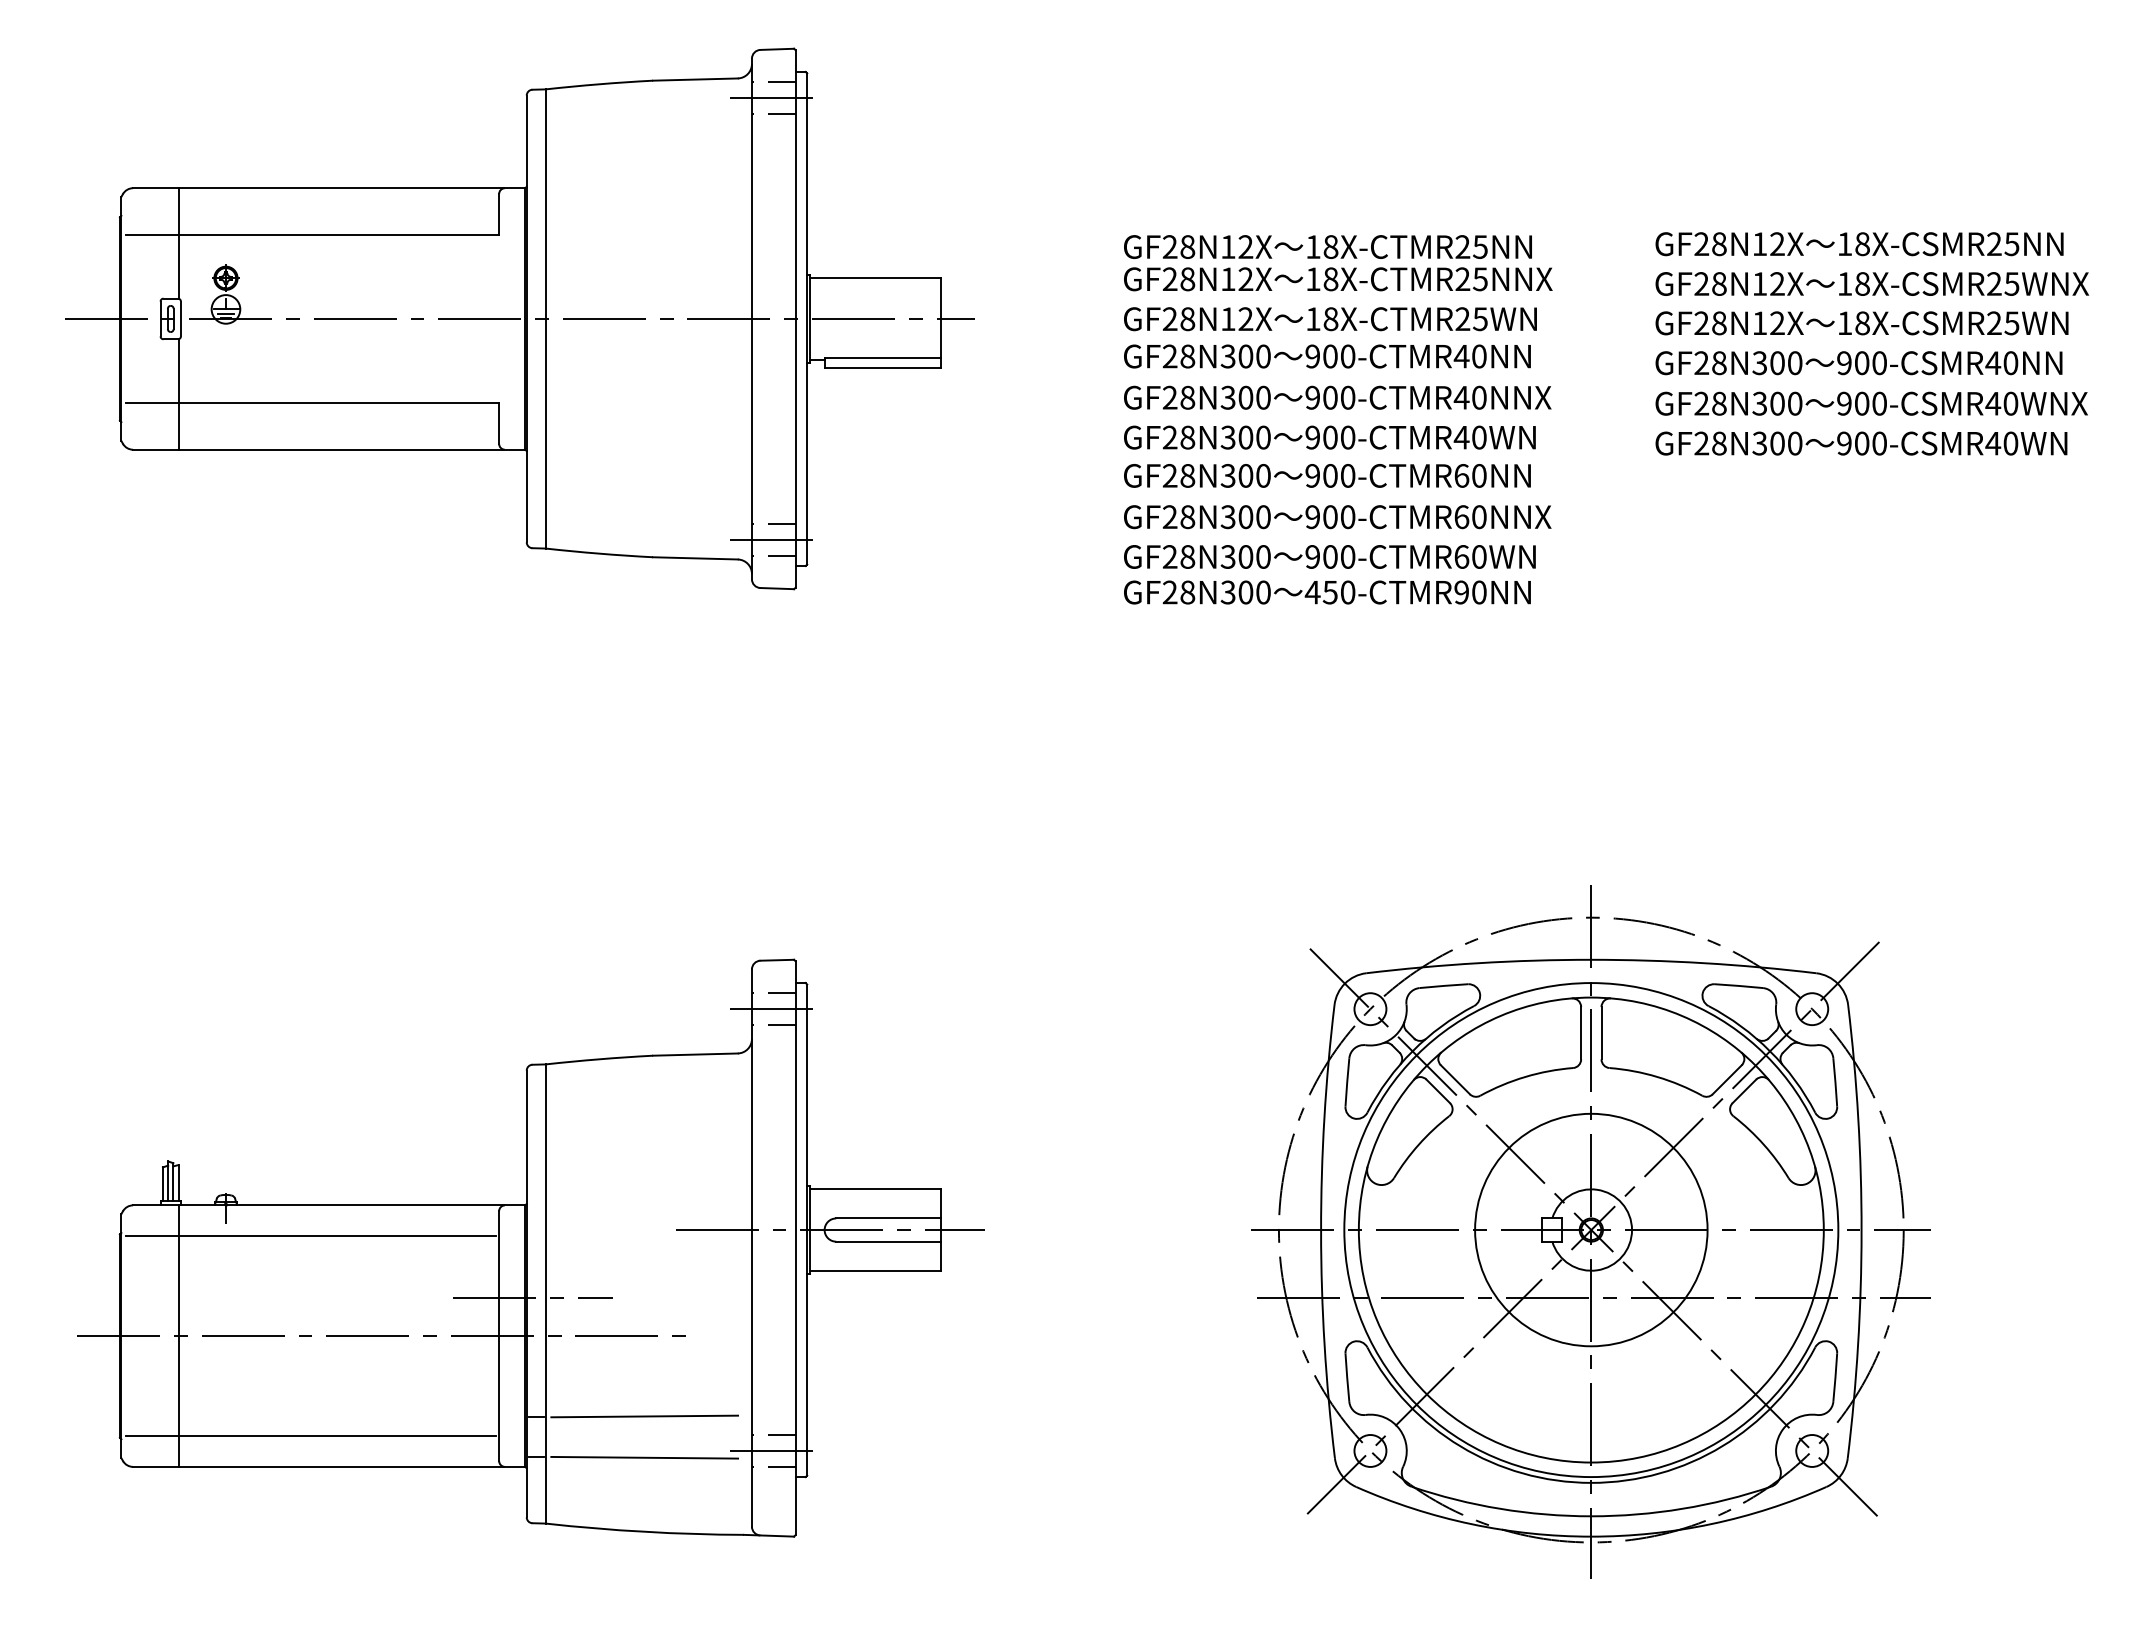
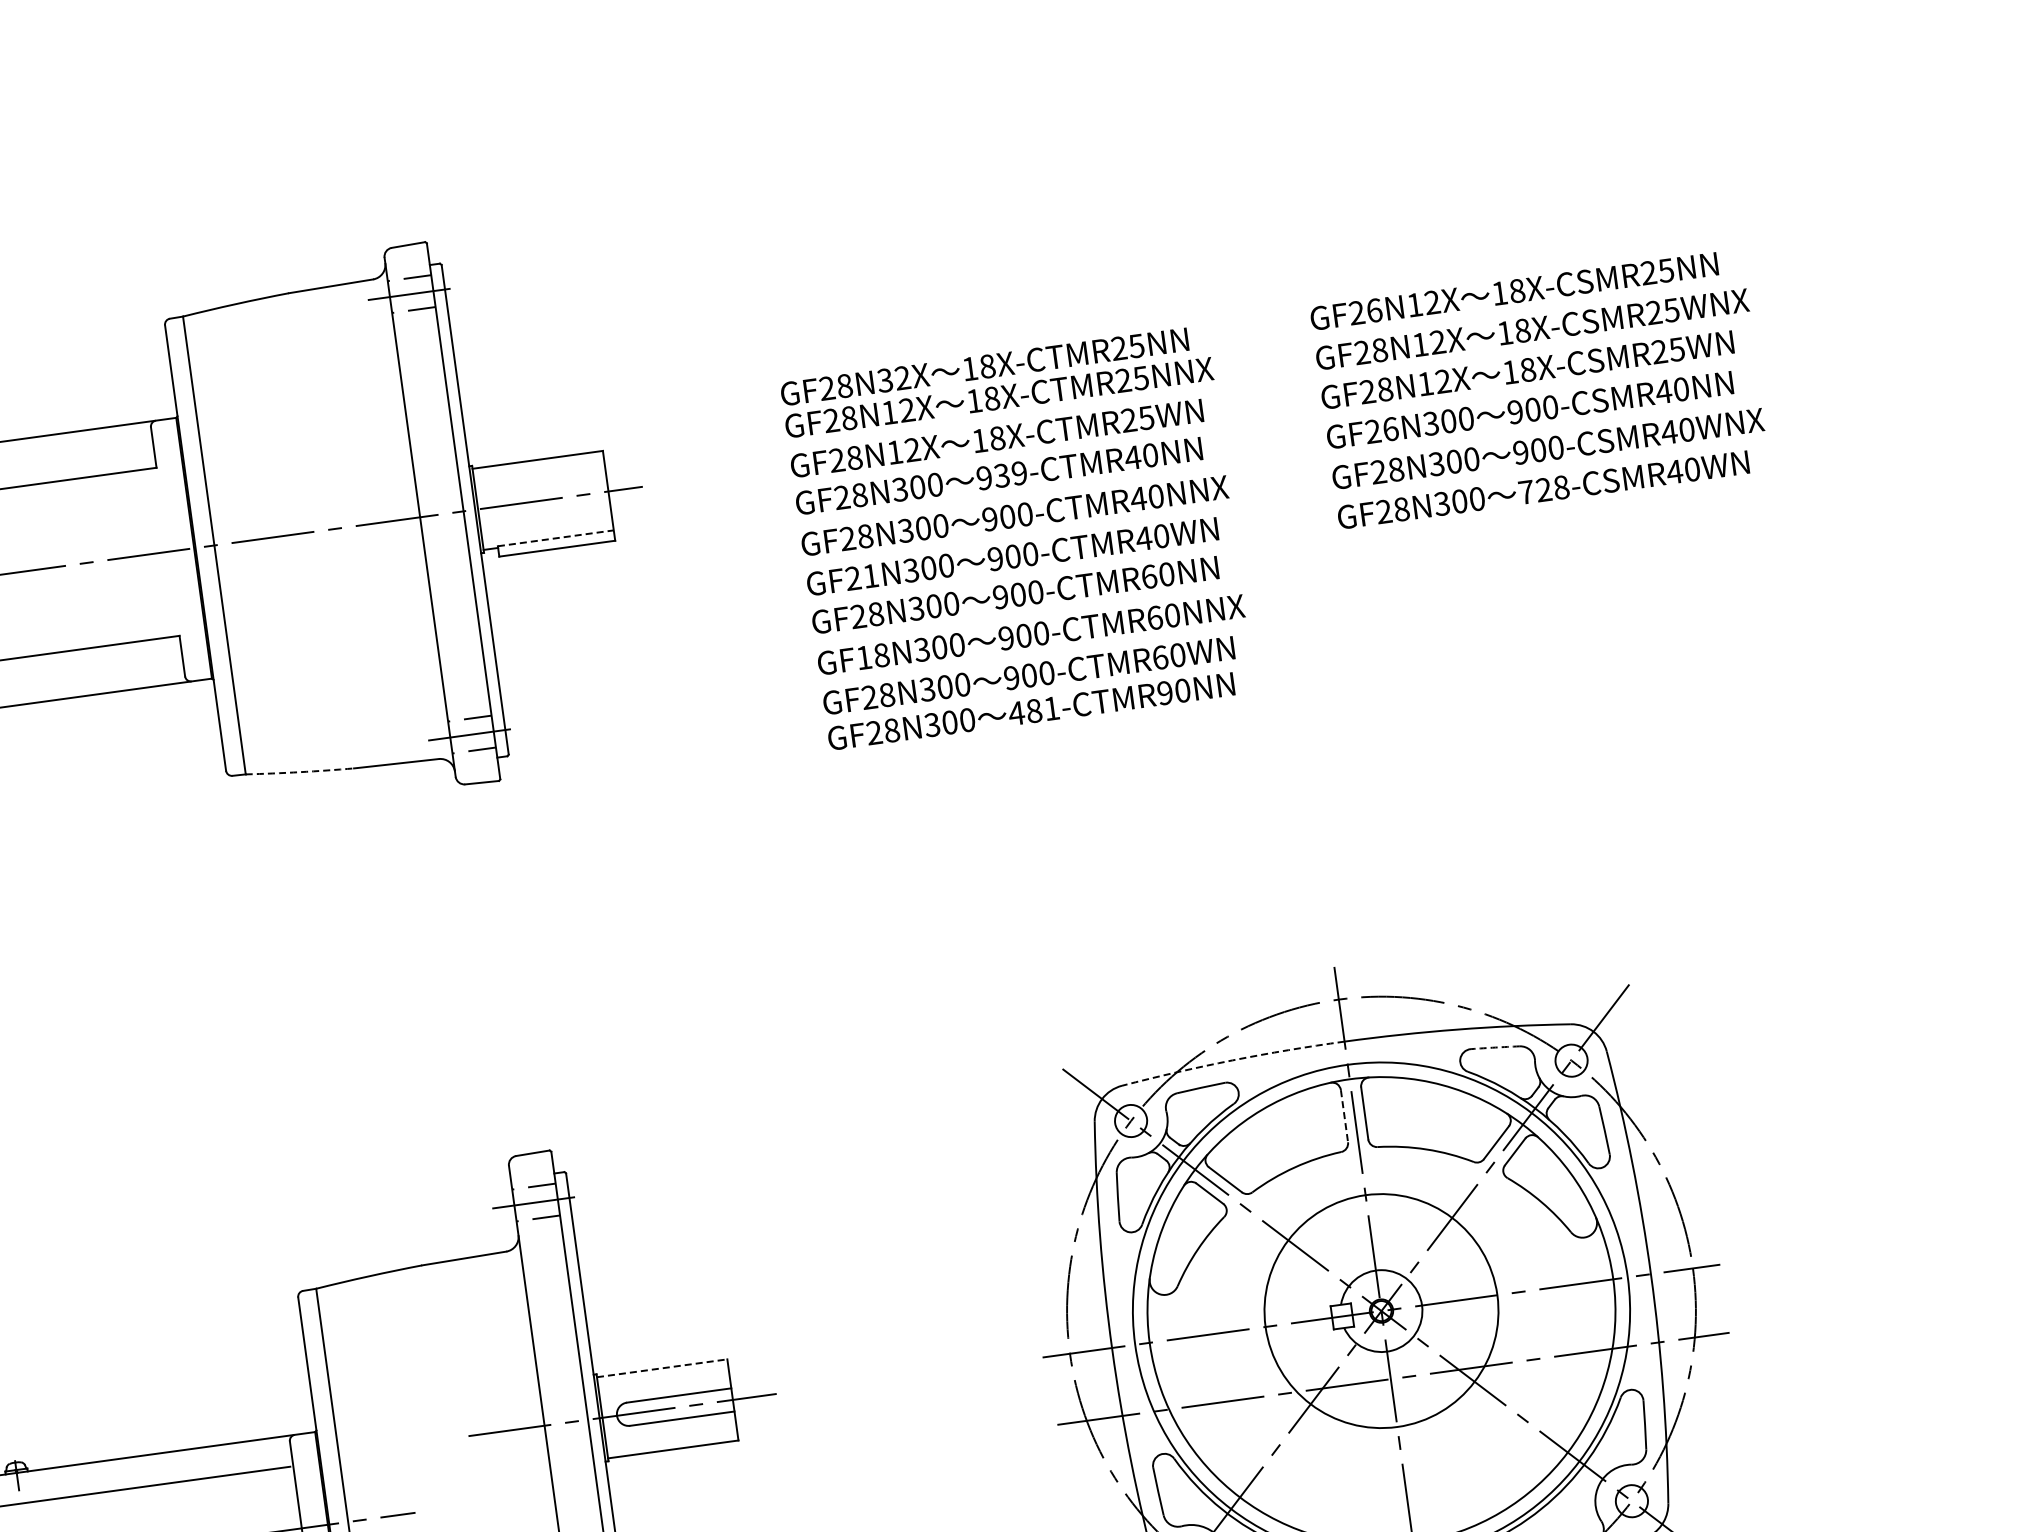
text: (1719, 244) -> (1374, 310), GF28N12X -> GF26N12X
text: (1227, 246) -> (884, 380), GF28N12X -> GF28N32X
text: (1338, 356) -> (1010, 474), 900-CTMR40NN -> 939-CTMR40NN
line: (883, 357) -> (556, 537), solid -> dashed
text: (1719, 363) -> (1390, 429), GF28N300 -> GF26N300
text: (1187, 437) -> (870, 575), GF28N300 -> GF21N300
text: (1861, 443) -> (1543, 489), 900-CSMR40WN -> 728-CSMR40WN
text: (1169, 516) -> (863, 657), GF28N300 -> GF18N300
arc: (599, 553) -> (300, 771), solid -> dashed
text: (1338, 592) -> (1042, 709), 450-CTMR90NN -> 481-CTMR90NN
arc: (1478, 963) -> (1232, 1060), solid -> dashed
arc: (1739, 985) -> (1495, 1047), solid -> dashed
line: (1581, 1033) -> (1344, 1116), solid -> dashed
line: (875, 1189) -> (662, 1368), solid -> dashed

